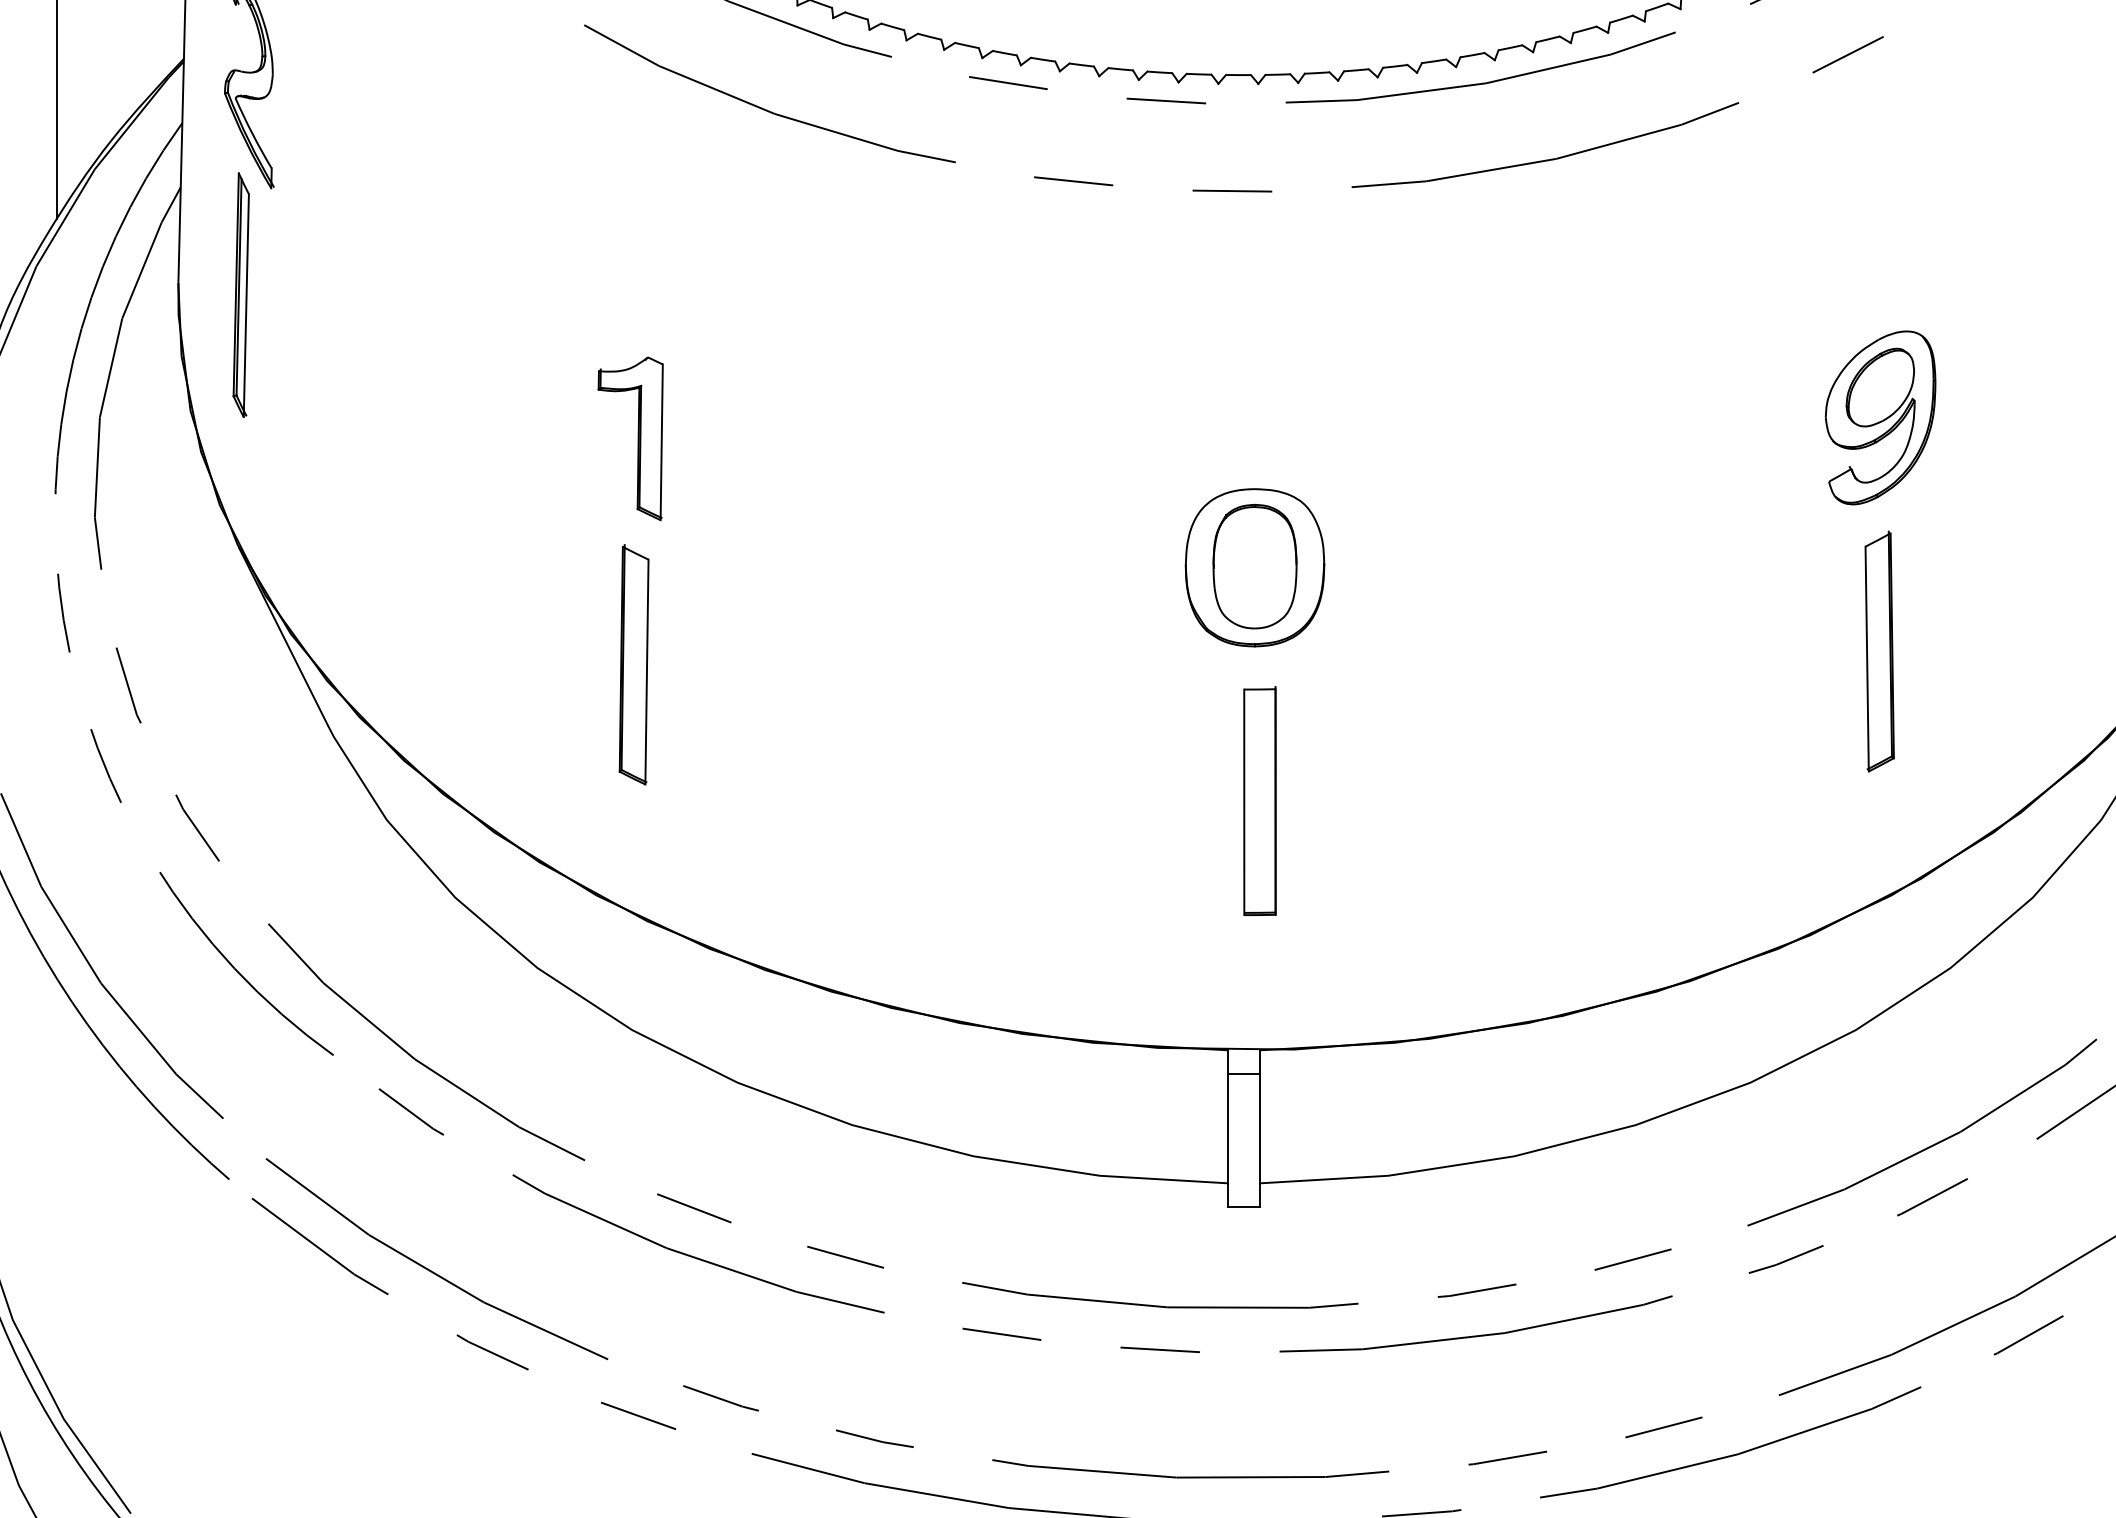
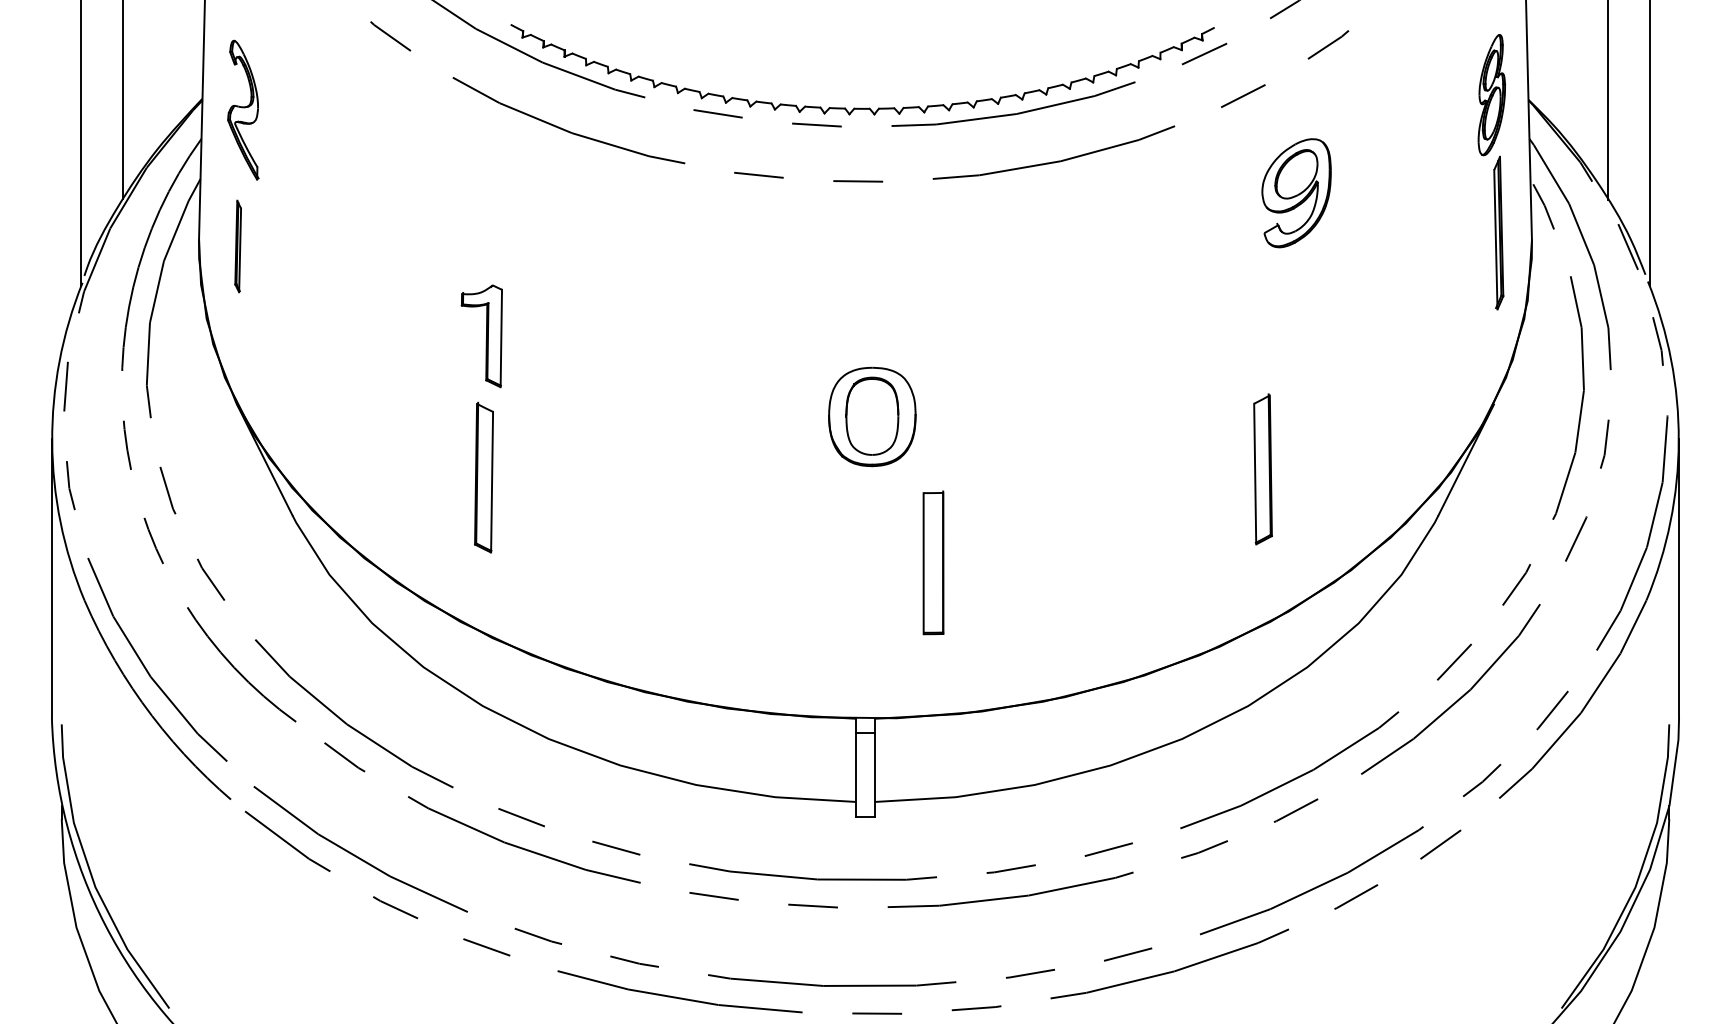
part: (239, 295) -> (237, 246), size x0.6
part: (1880, 418) -> (1296, 193), moved
part: (1260, 800) -> (933, 562), moved

